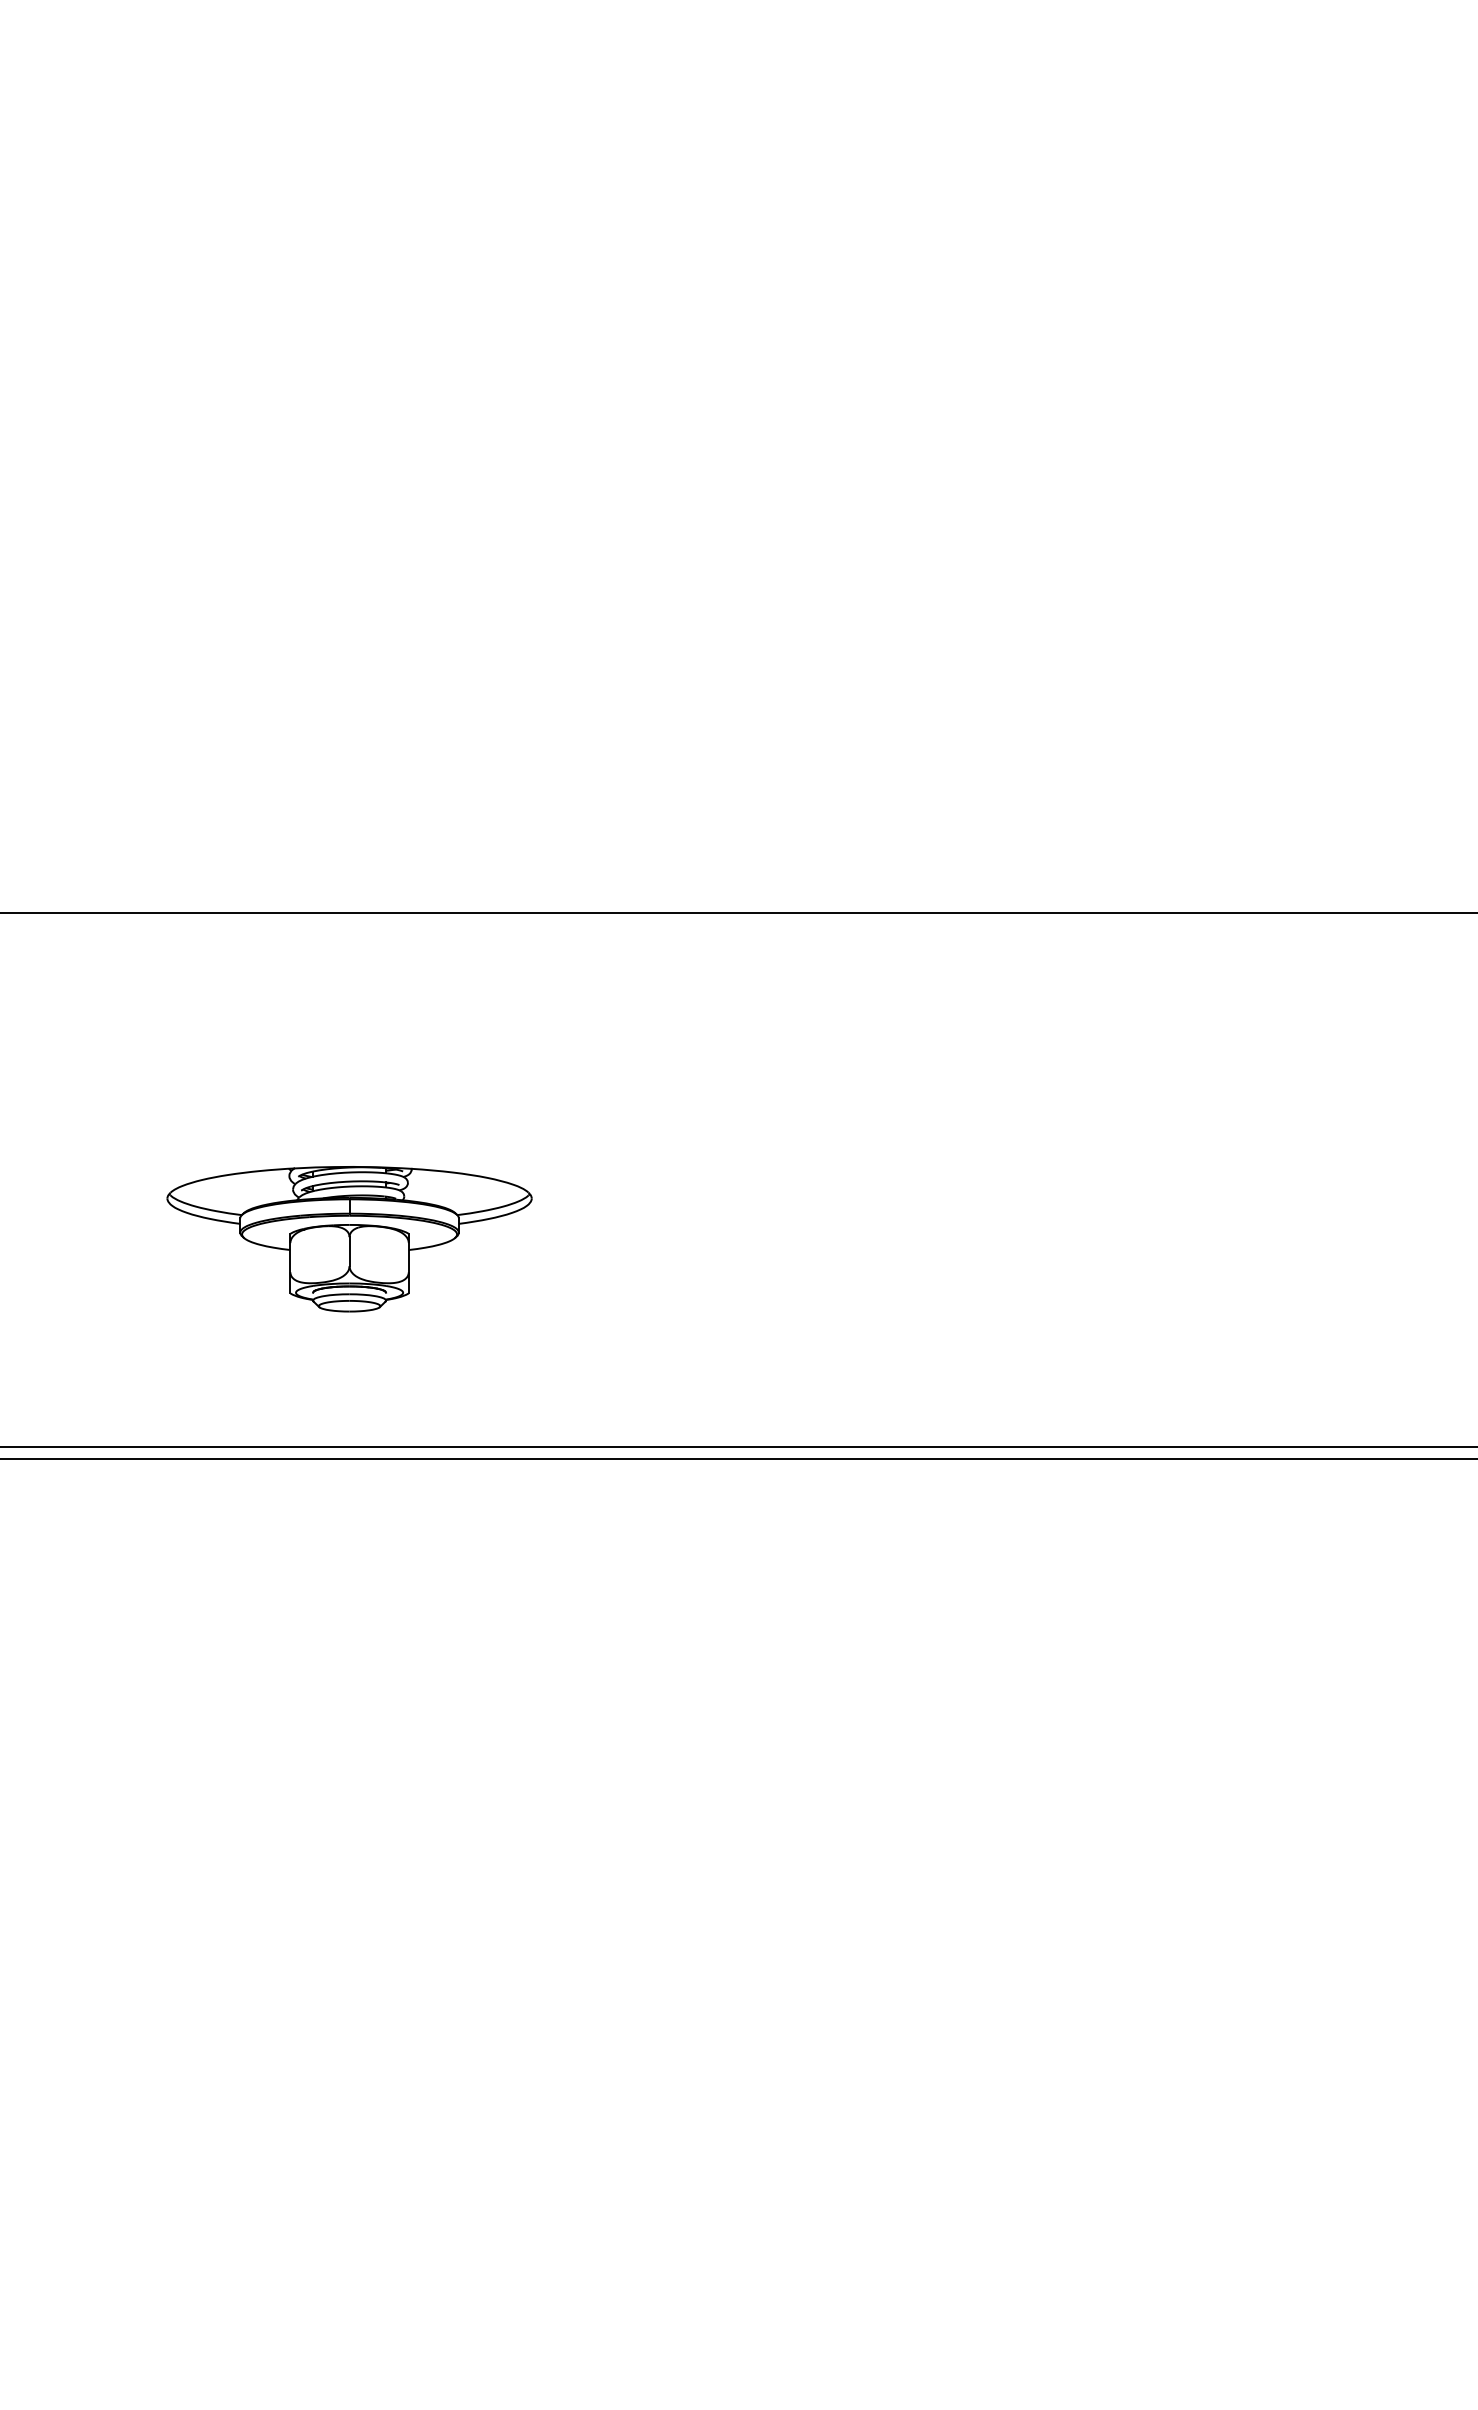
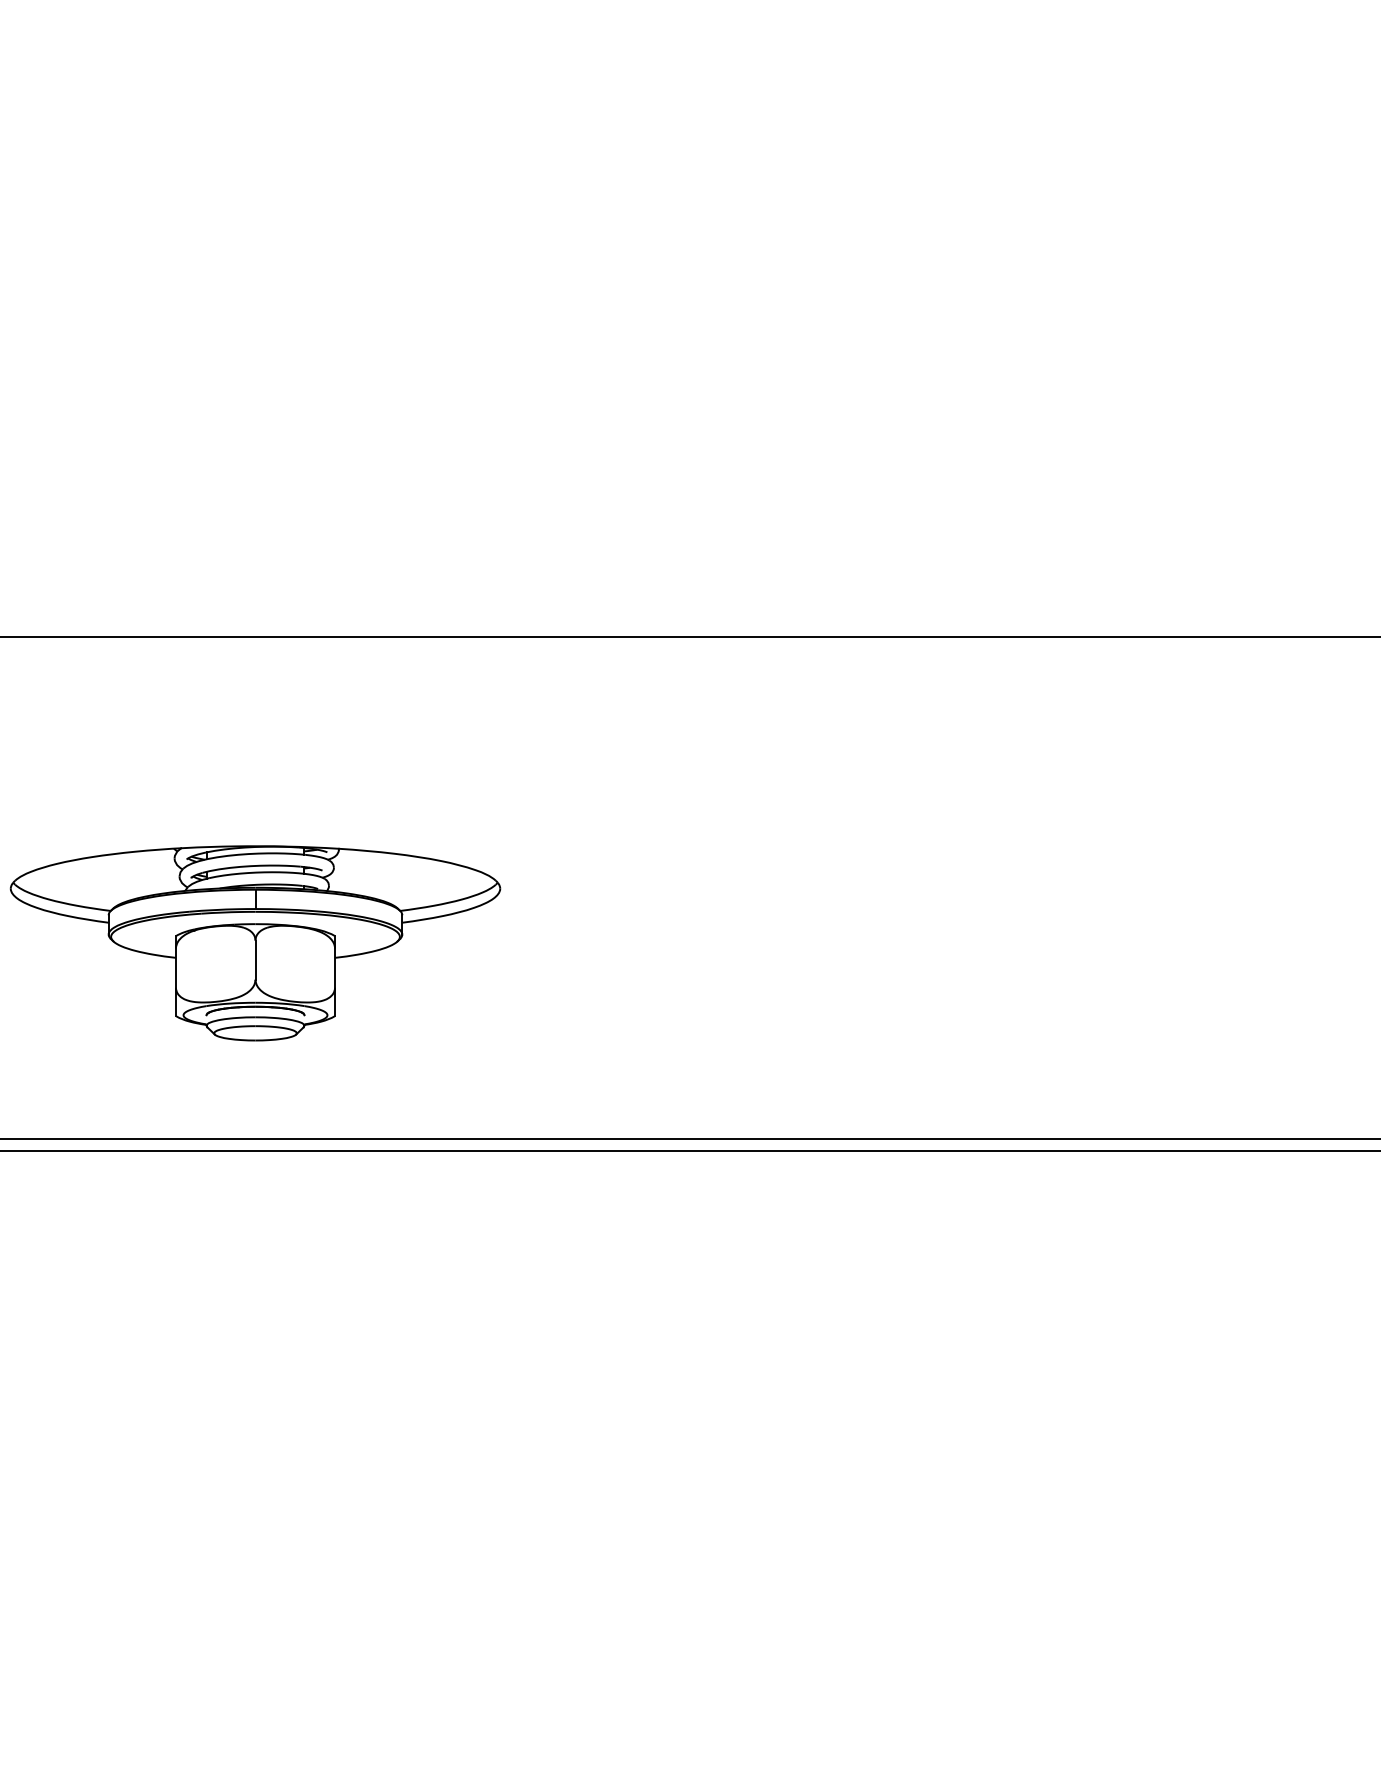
part: (349, 1239) -> (255, 943), size x1.43

